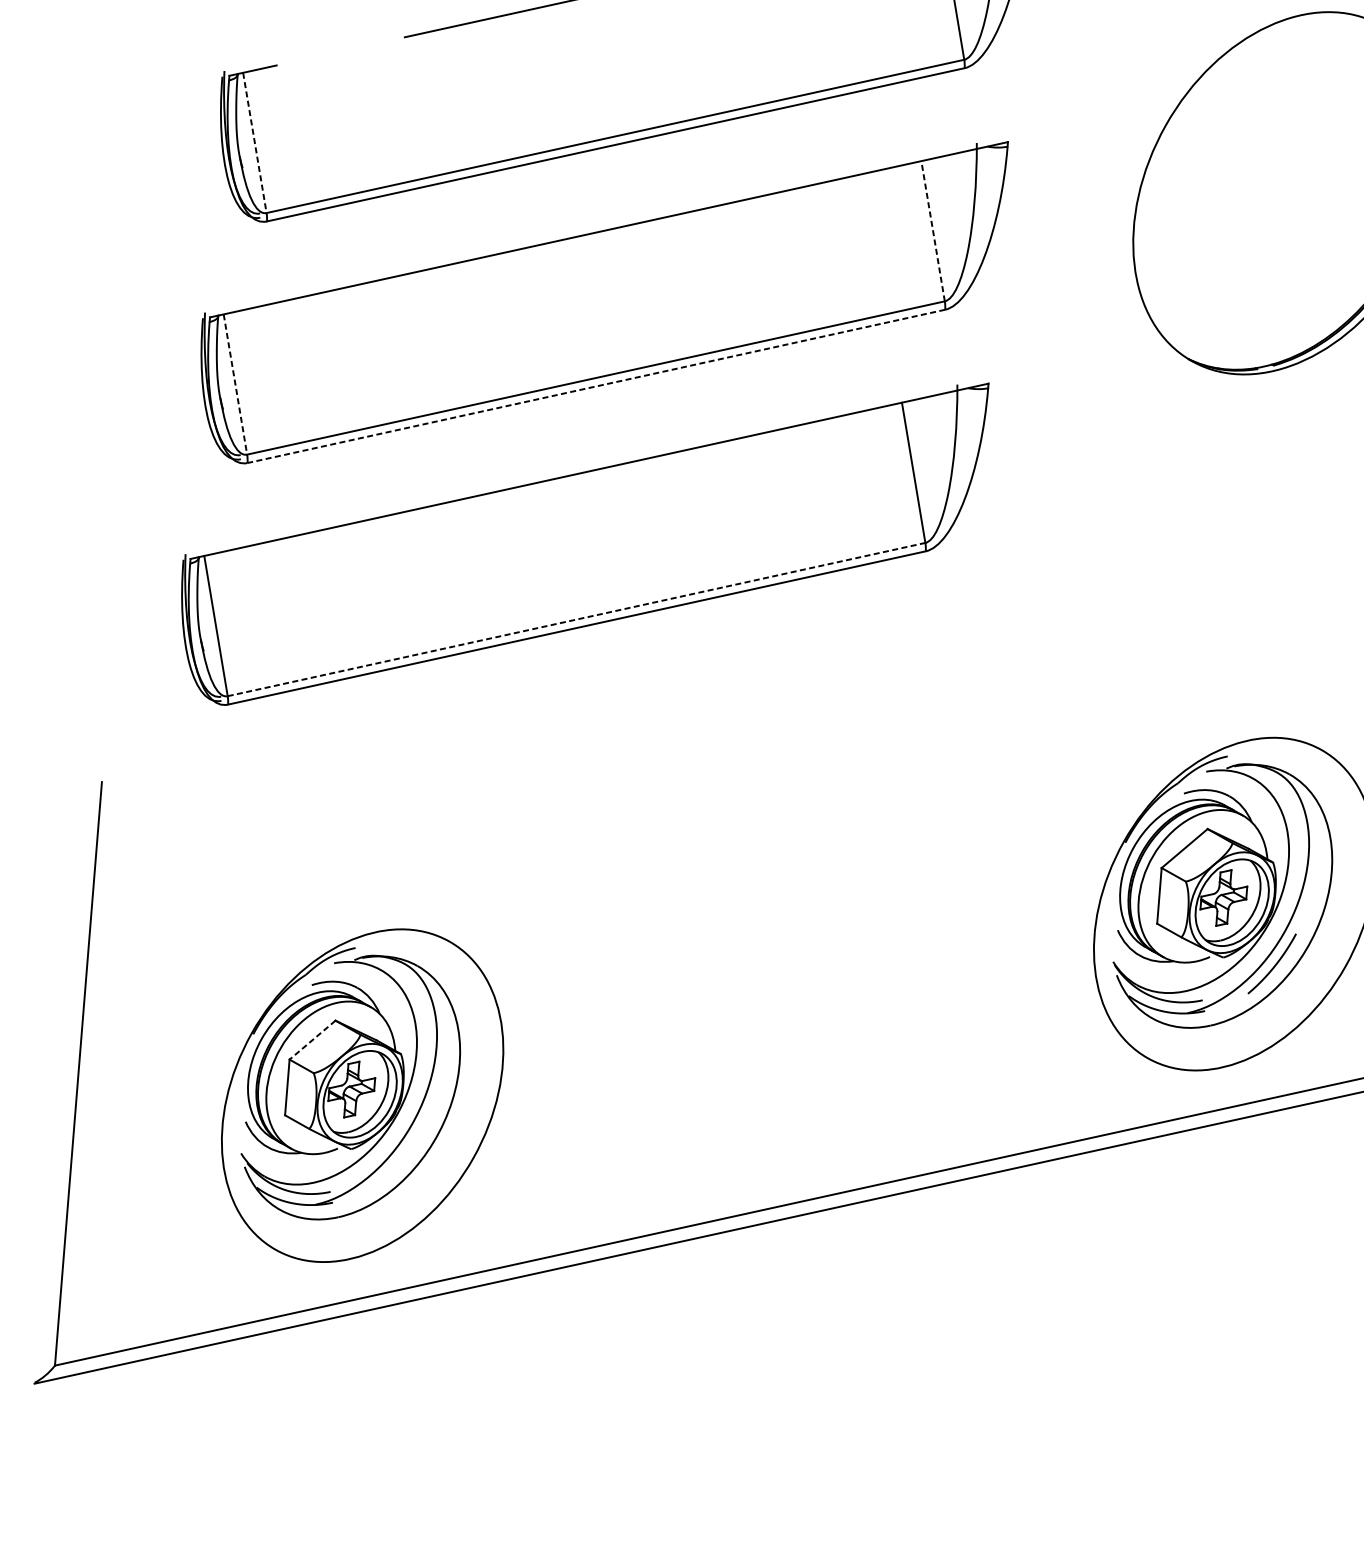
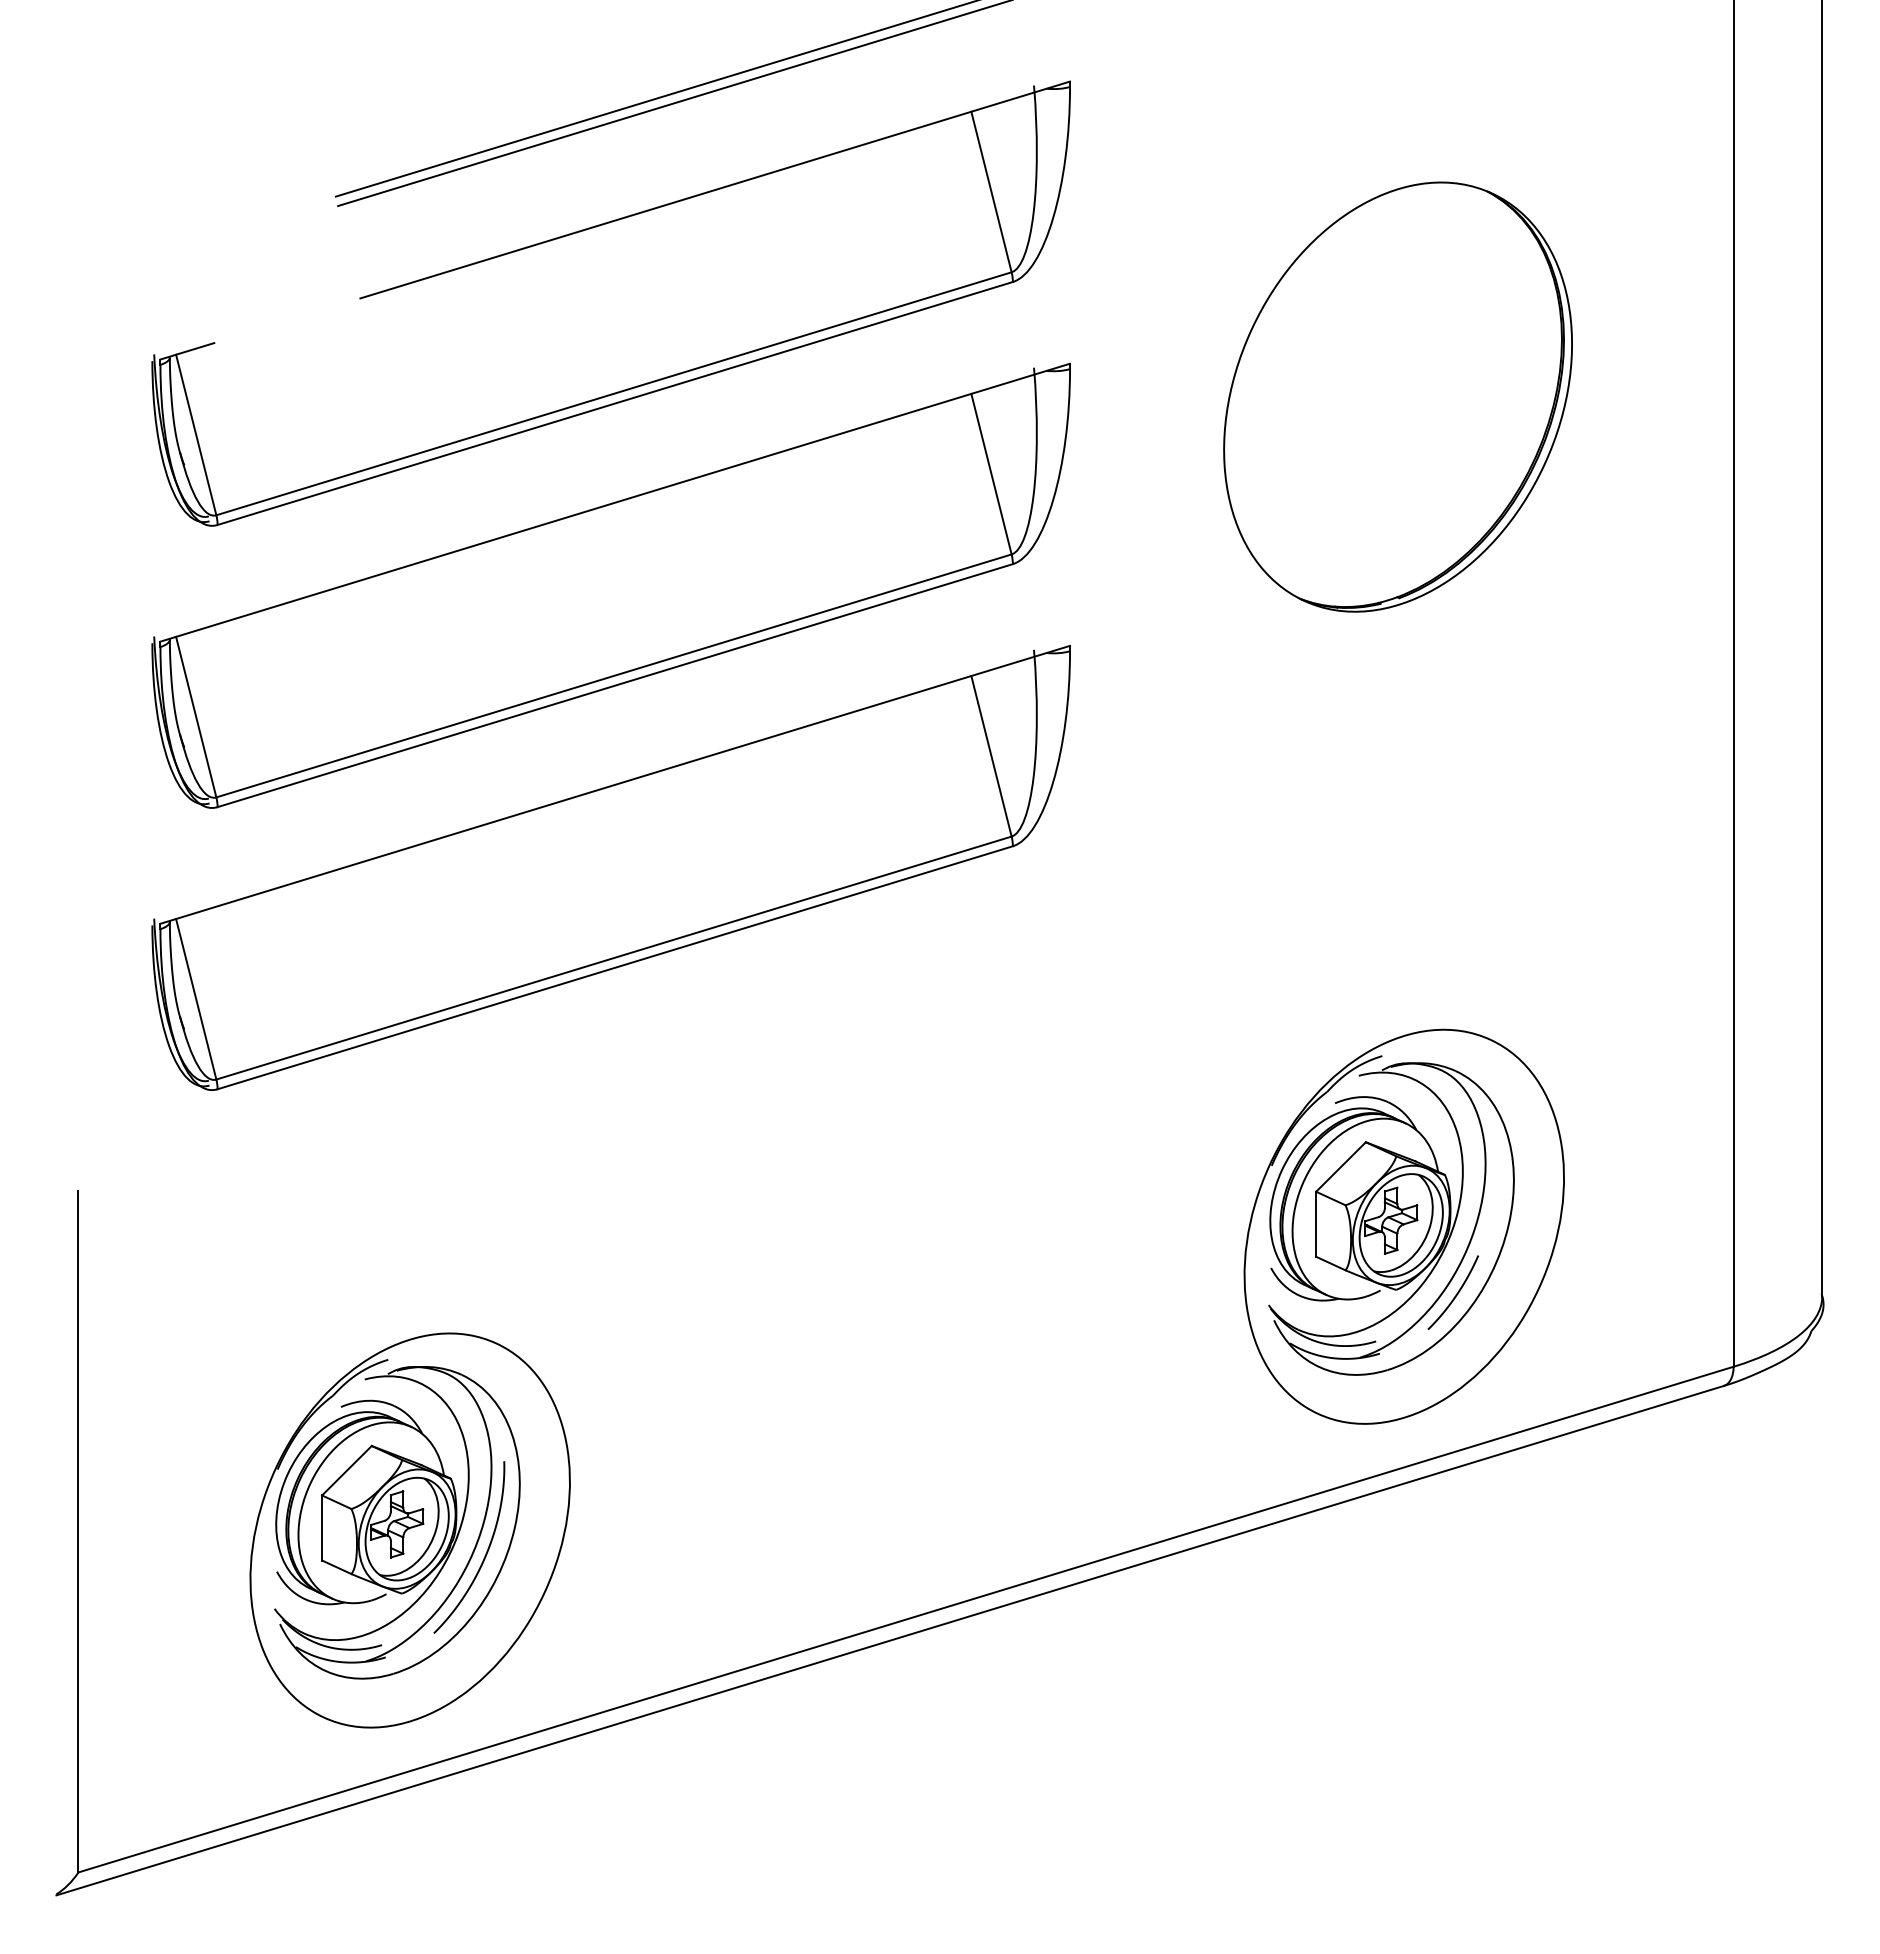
line: (255, 143) -> (196, 435), dashed -> solid
line: (933, 231) -> (991, 474), dashed -> solid
line: (235, 384) -> (196, 717), dashed -> solid
line: (596, 386) -> (615, 685), dashed -> solid
line: (576, 619) -> (614, 958), dashed -> solid
line: (312, 1040) -> (346, 1471), dashed -> solid
curve: (424, 1122) -> (484, 1555), added

